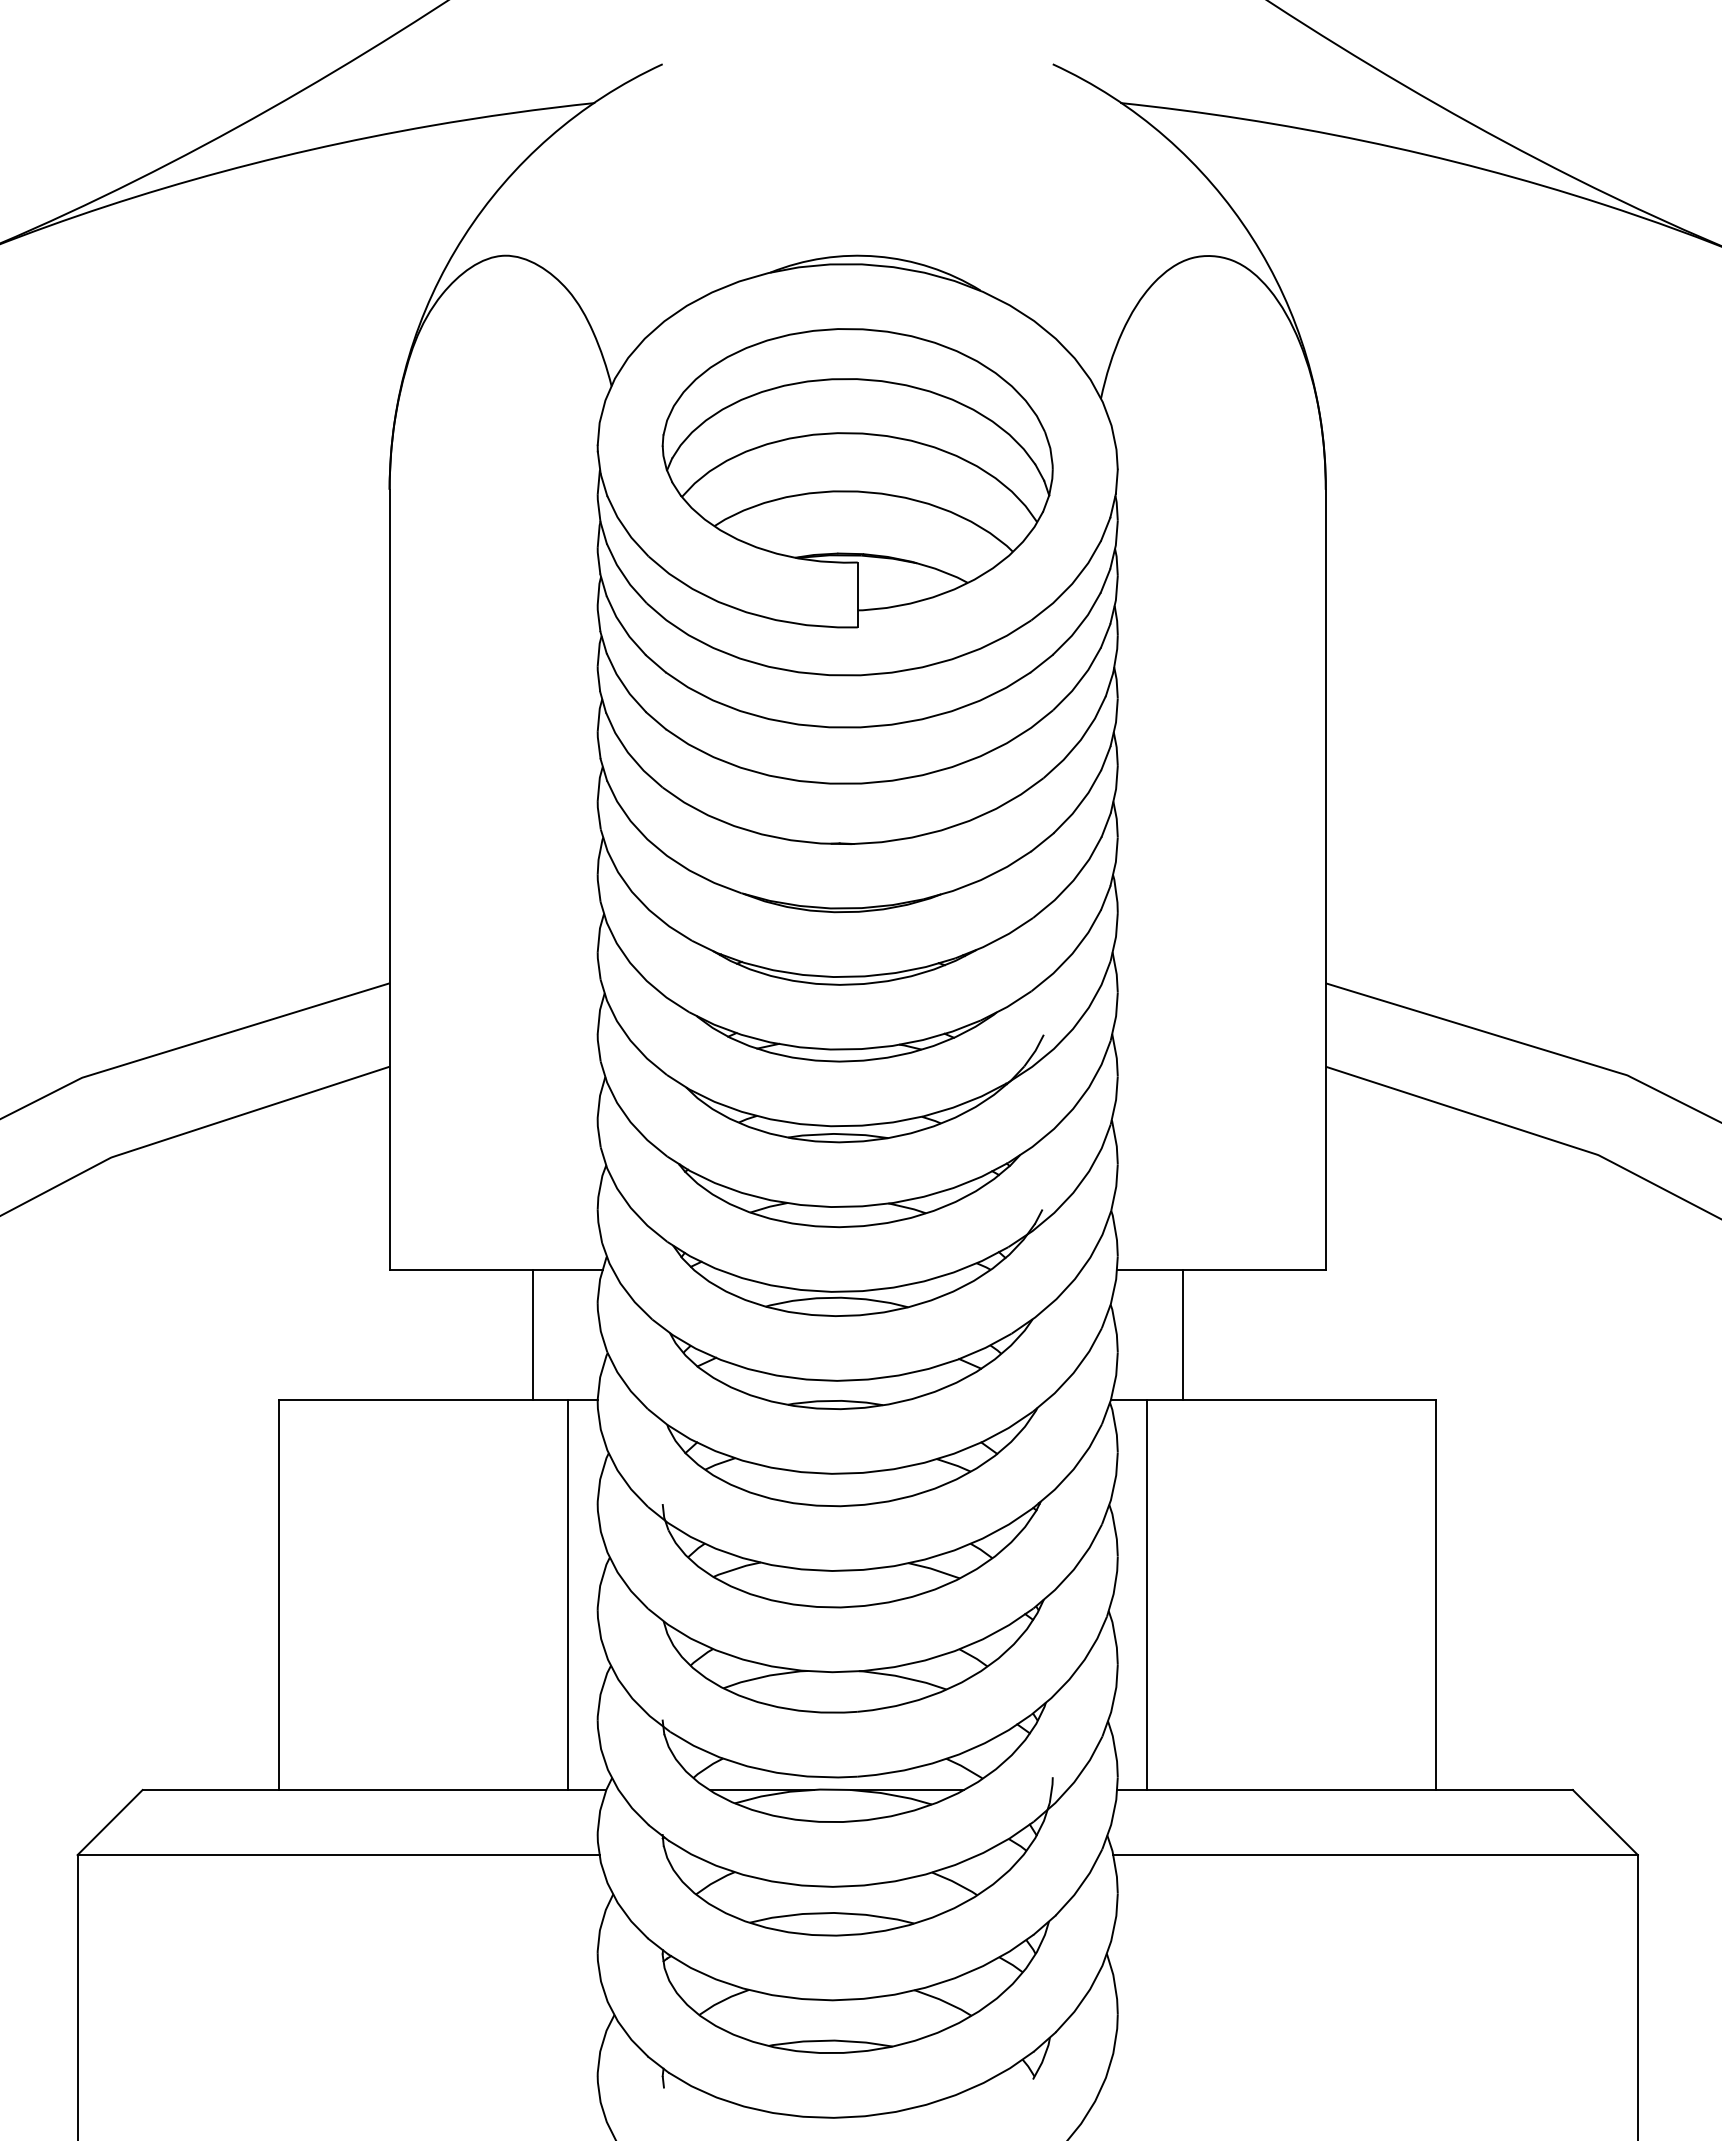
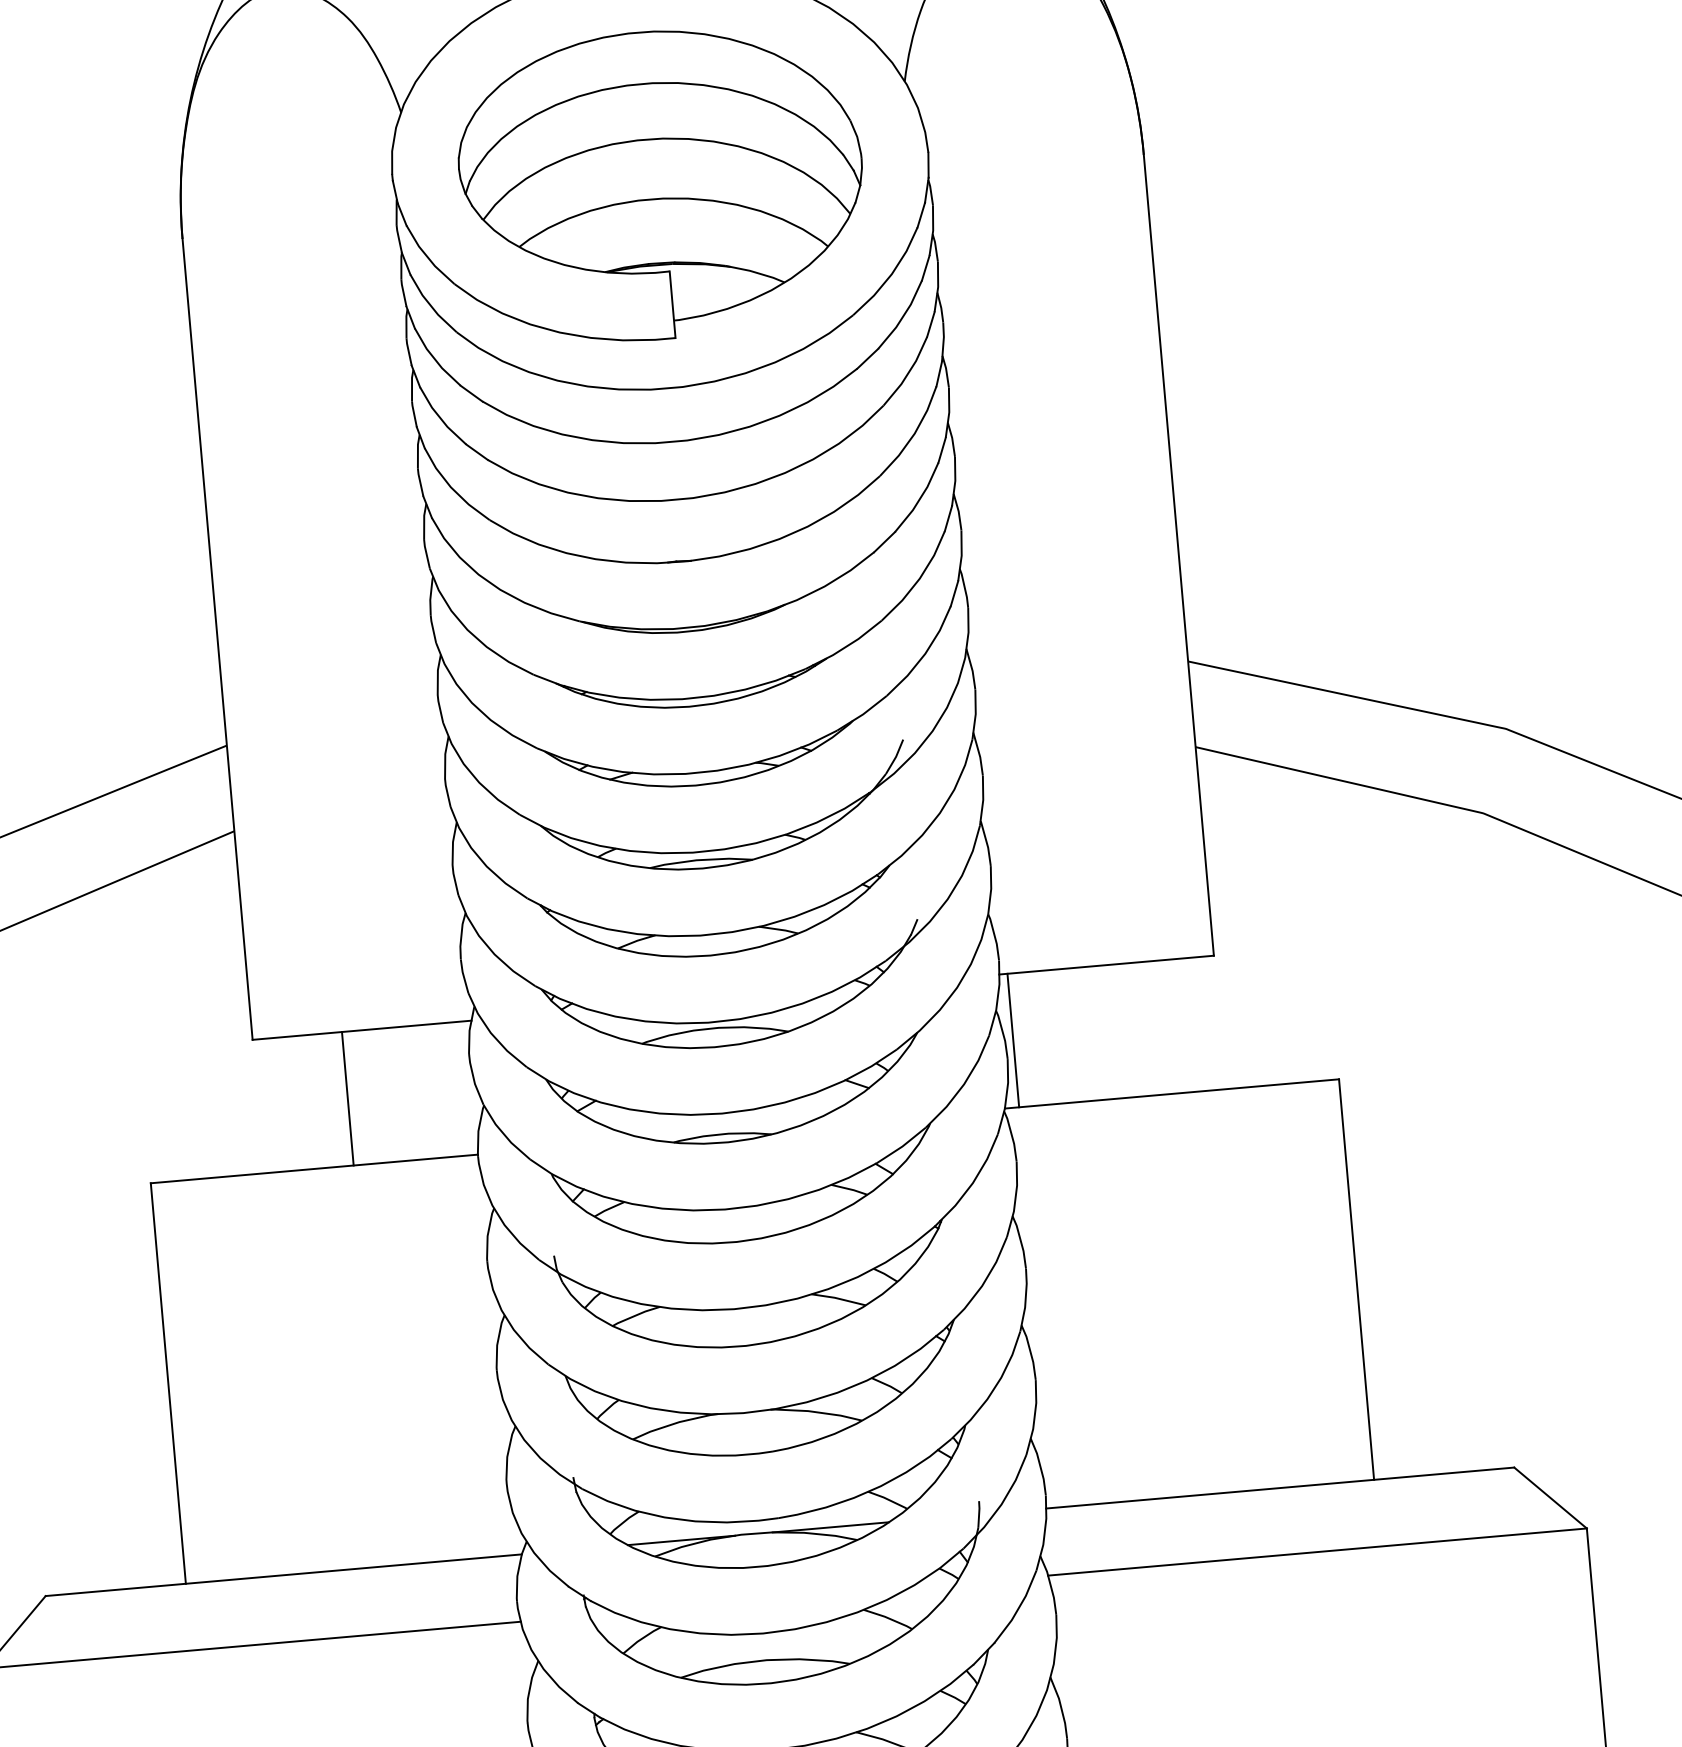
line: (532, 1334) -> (347, 1098), moved
line: (1182, 1334) -> (1012, 1040), moved
line: (568, 1594) -> (465, 1357), removed
line: (1147, 1594) -> (1059, 1305), removed

